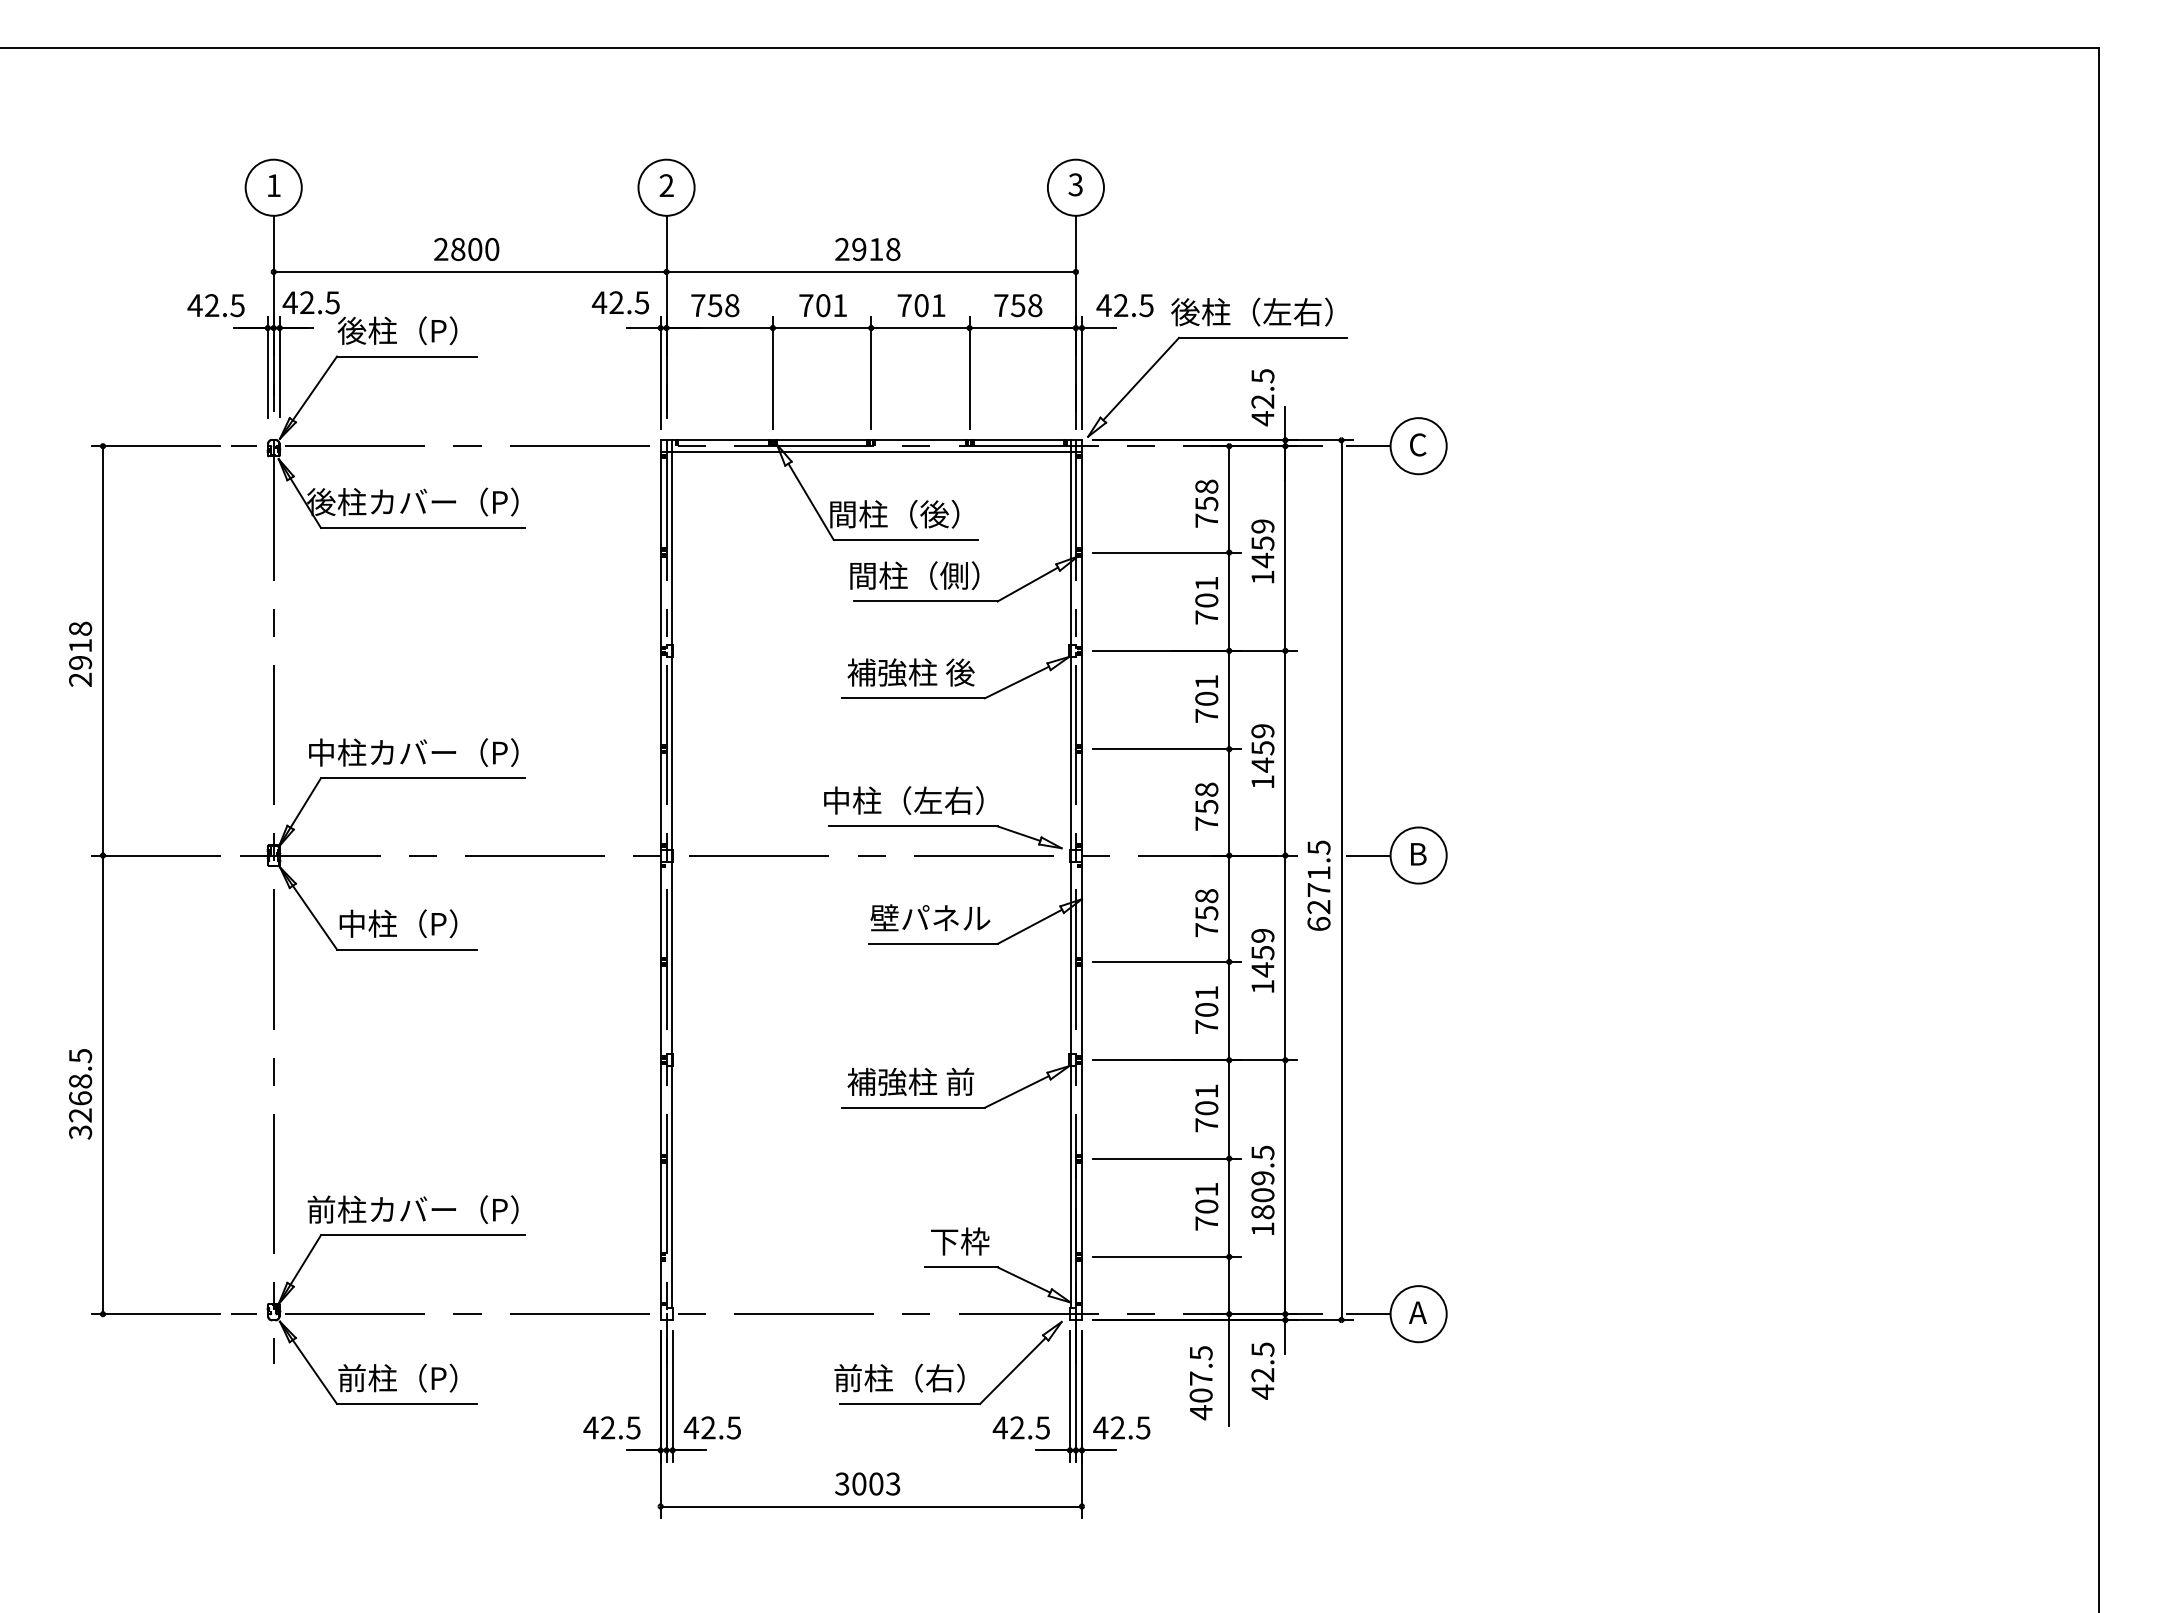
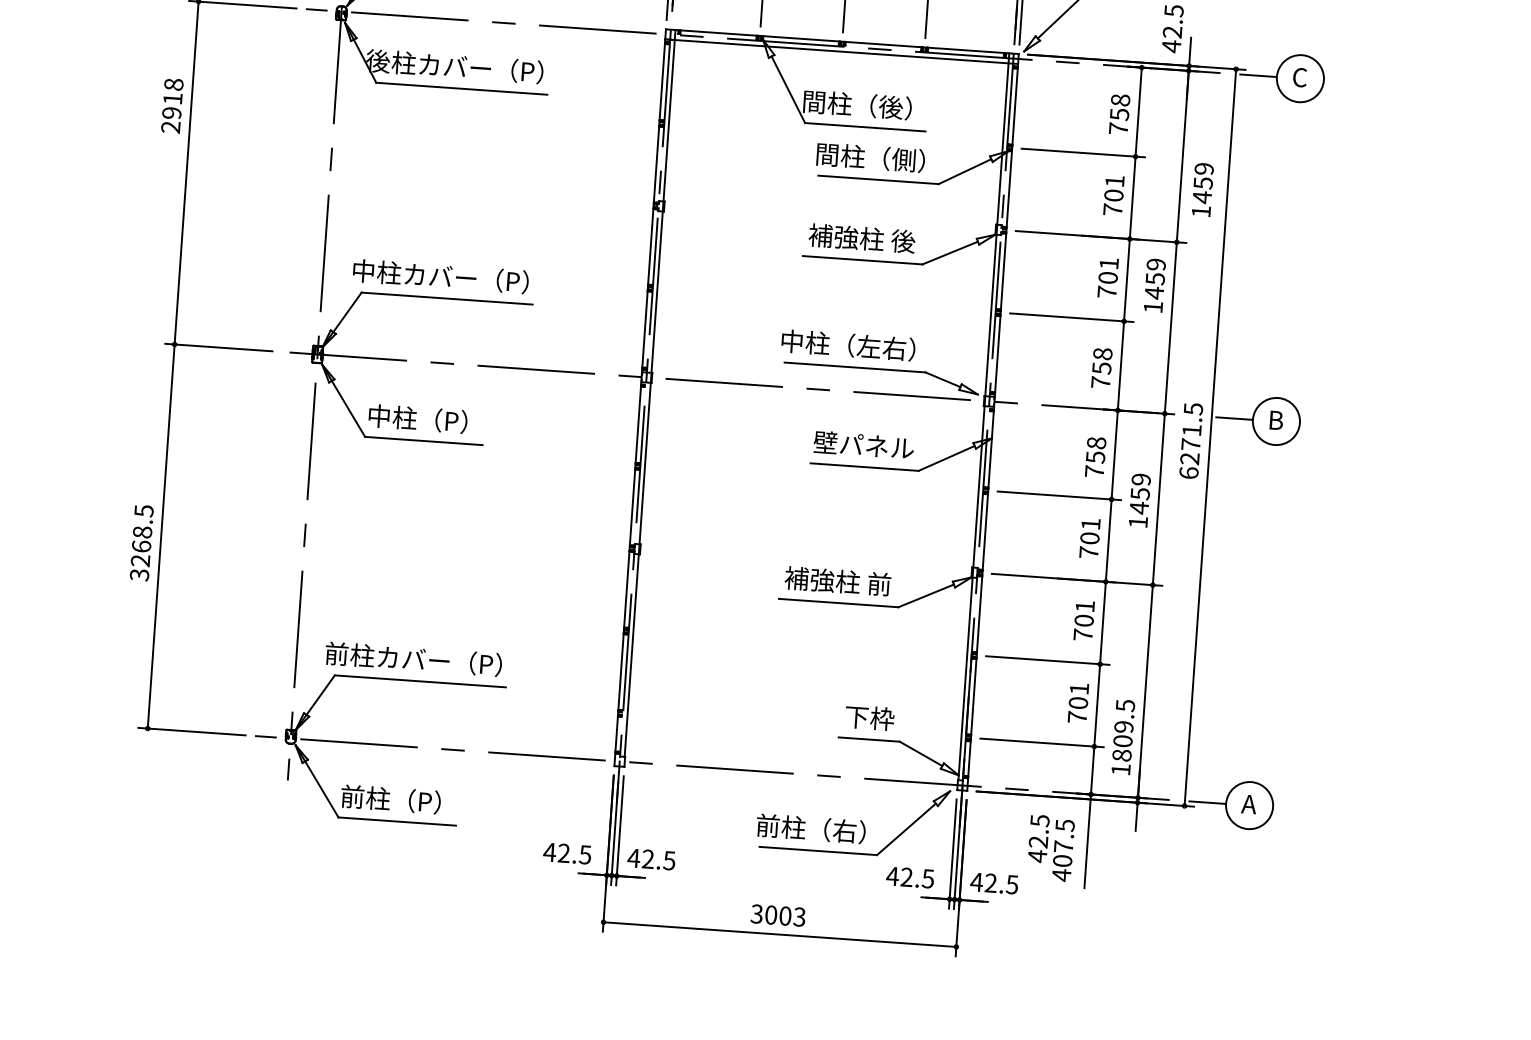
text: (1262, 551) -> (1202, 189), moved
text: (80, 653) -> (172, 105), moved
text: (1262, 755) -> (1154, 285), moved
text: (1262, 1189) -> (1123, 736), moved
text: (1262, 1370) -> (1038, 838), moved

